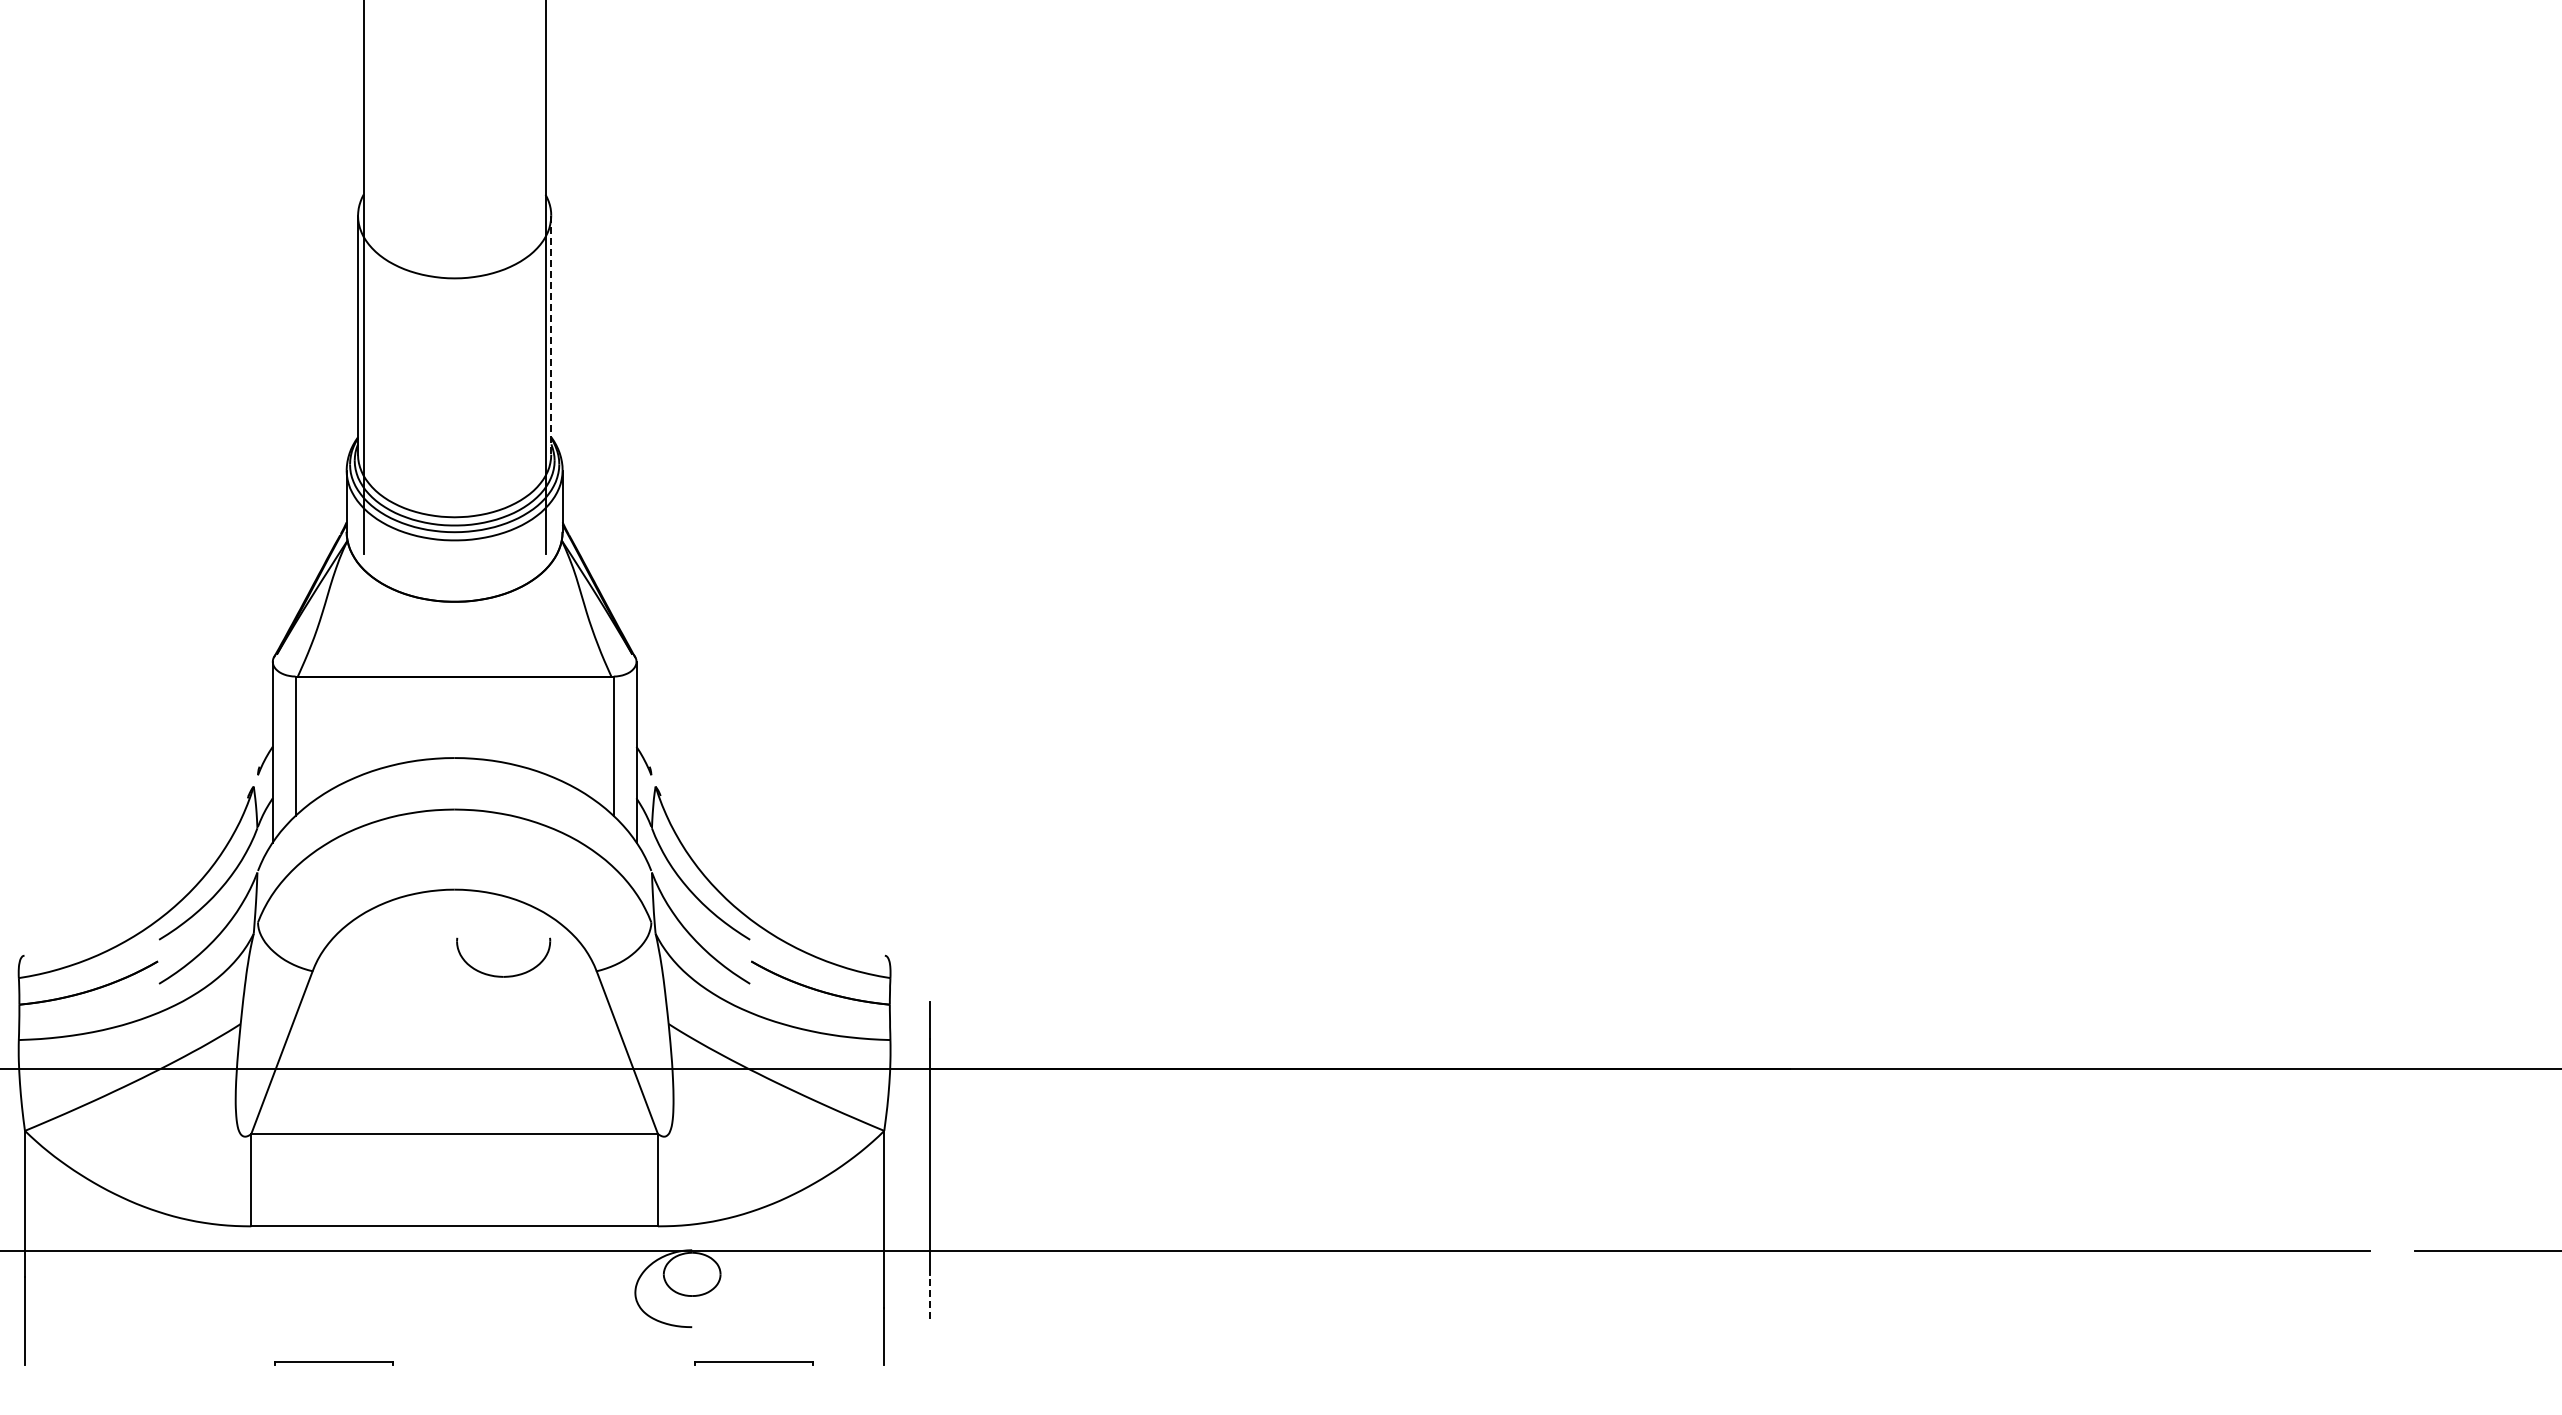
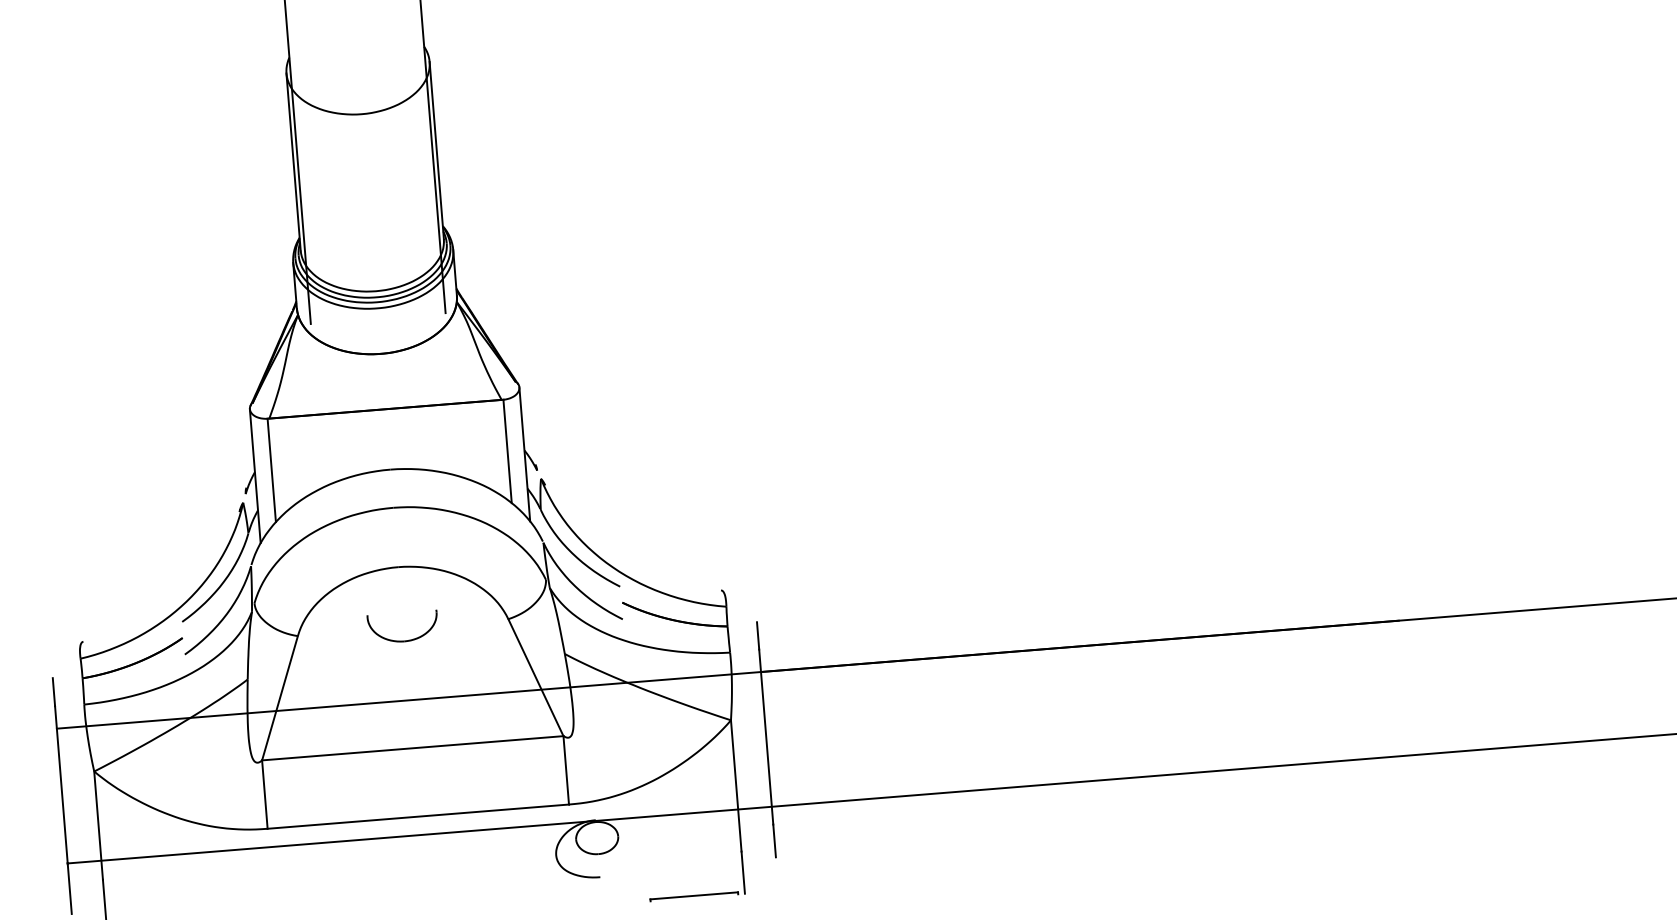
line: (551, 335) -> (436, 150), dashed -> solid
part: (501, 975) -> (402, 640), moved
line: (929, 1296) -> (774, 840), dashed -> solid
part: (753, 1363) -> (693, 896), moved

